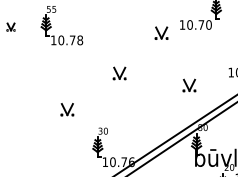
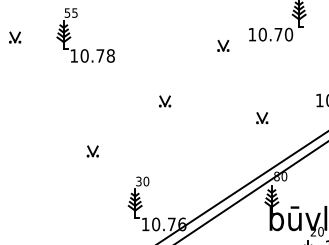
part: (161, 32) -> (223, 45), size x0.62
part: (118, 72) -> (163, 100), size x0.62
part: (189, 84) -> (262, 116), size x0.62
part: (66, 108) -> (91, 150), size x0.62

